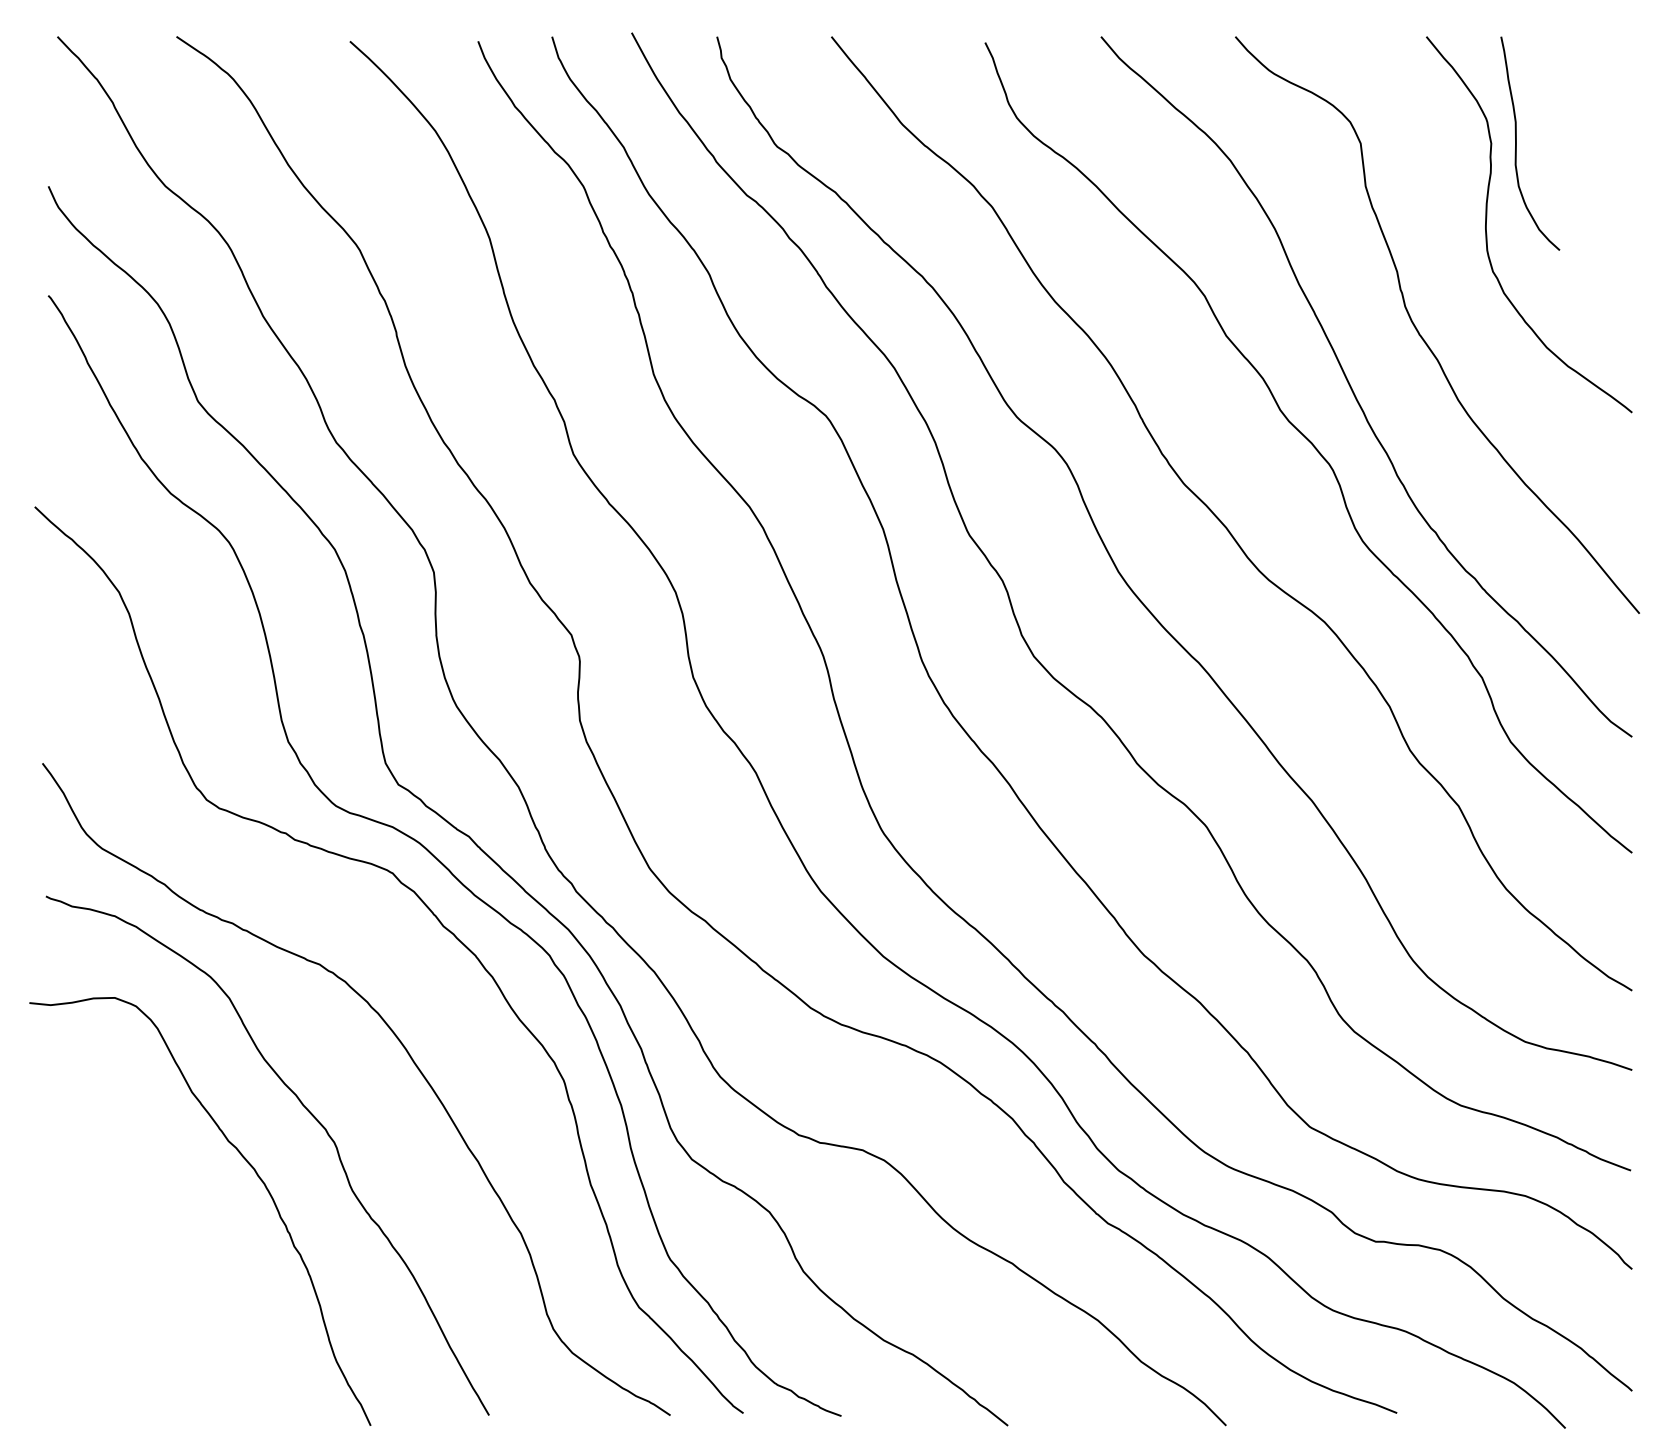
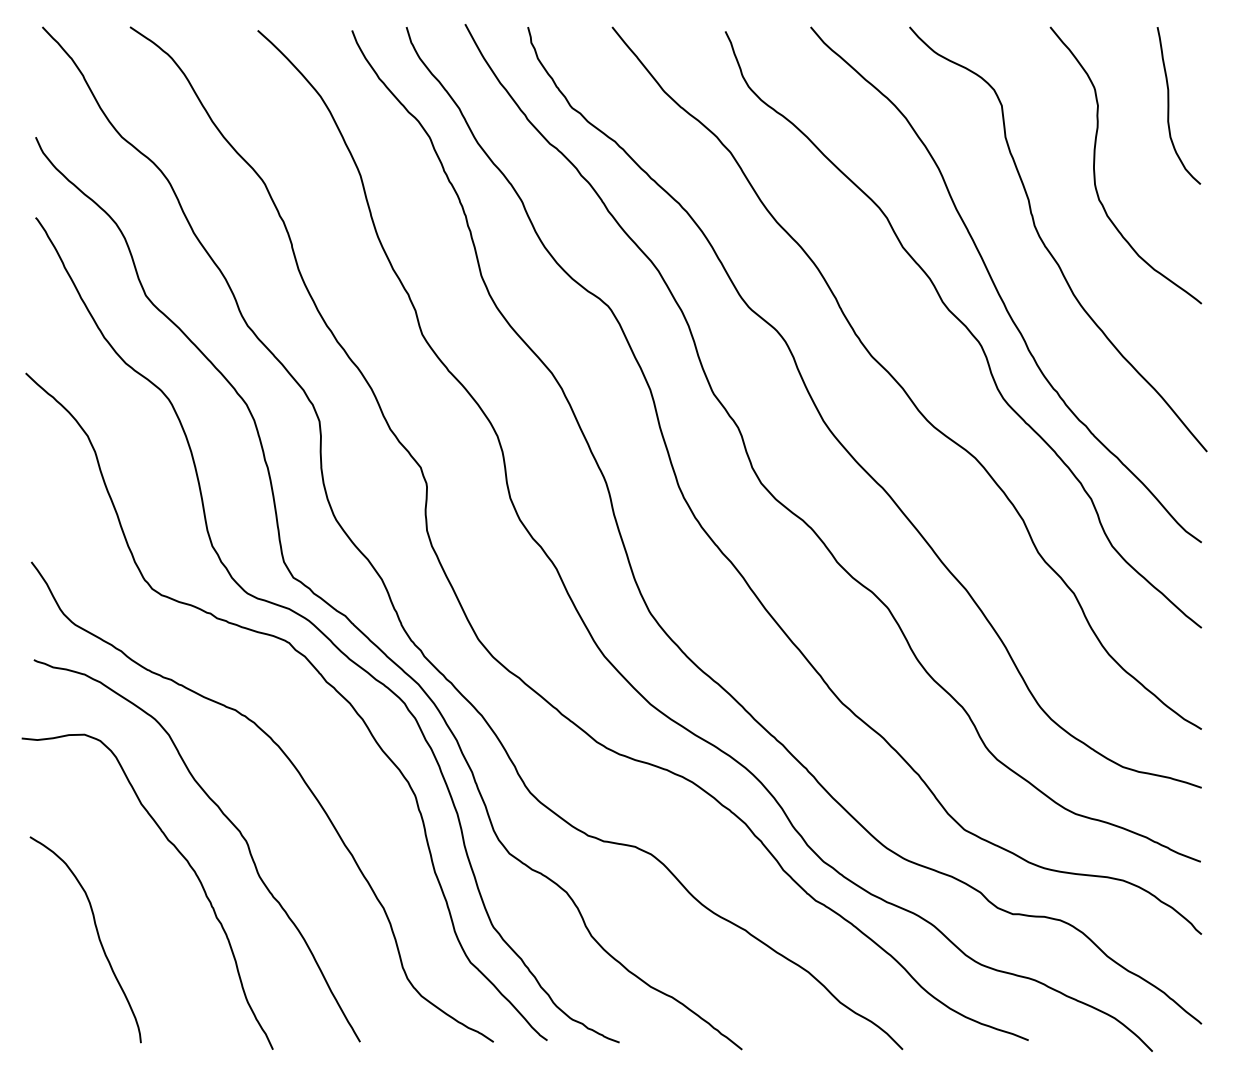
curve: (1516, 143) -> (1168, 105), moved
curve: (132, 1270) -> (97, 935), added

